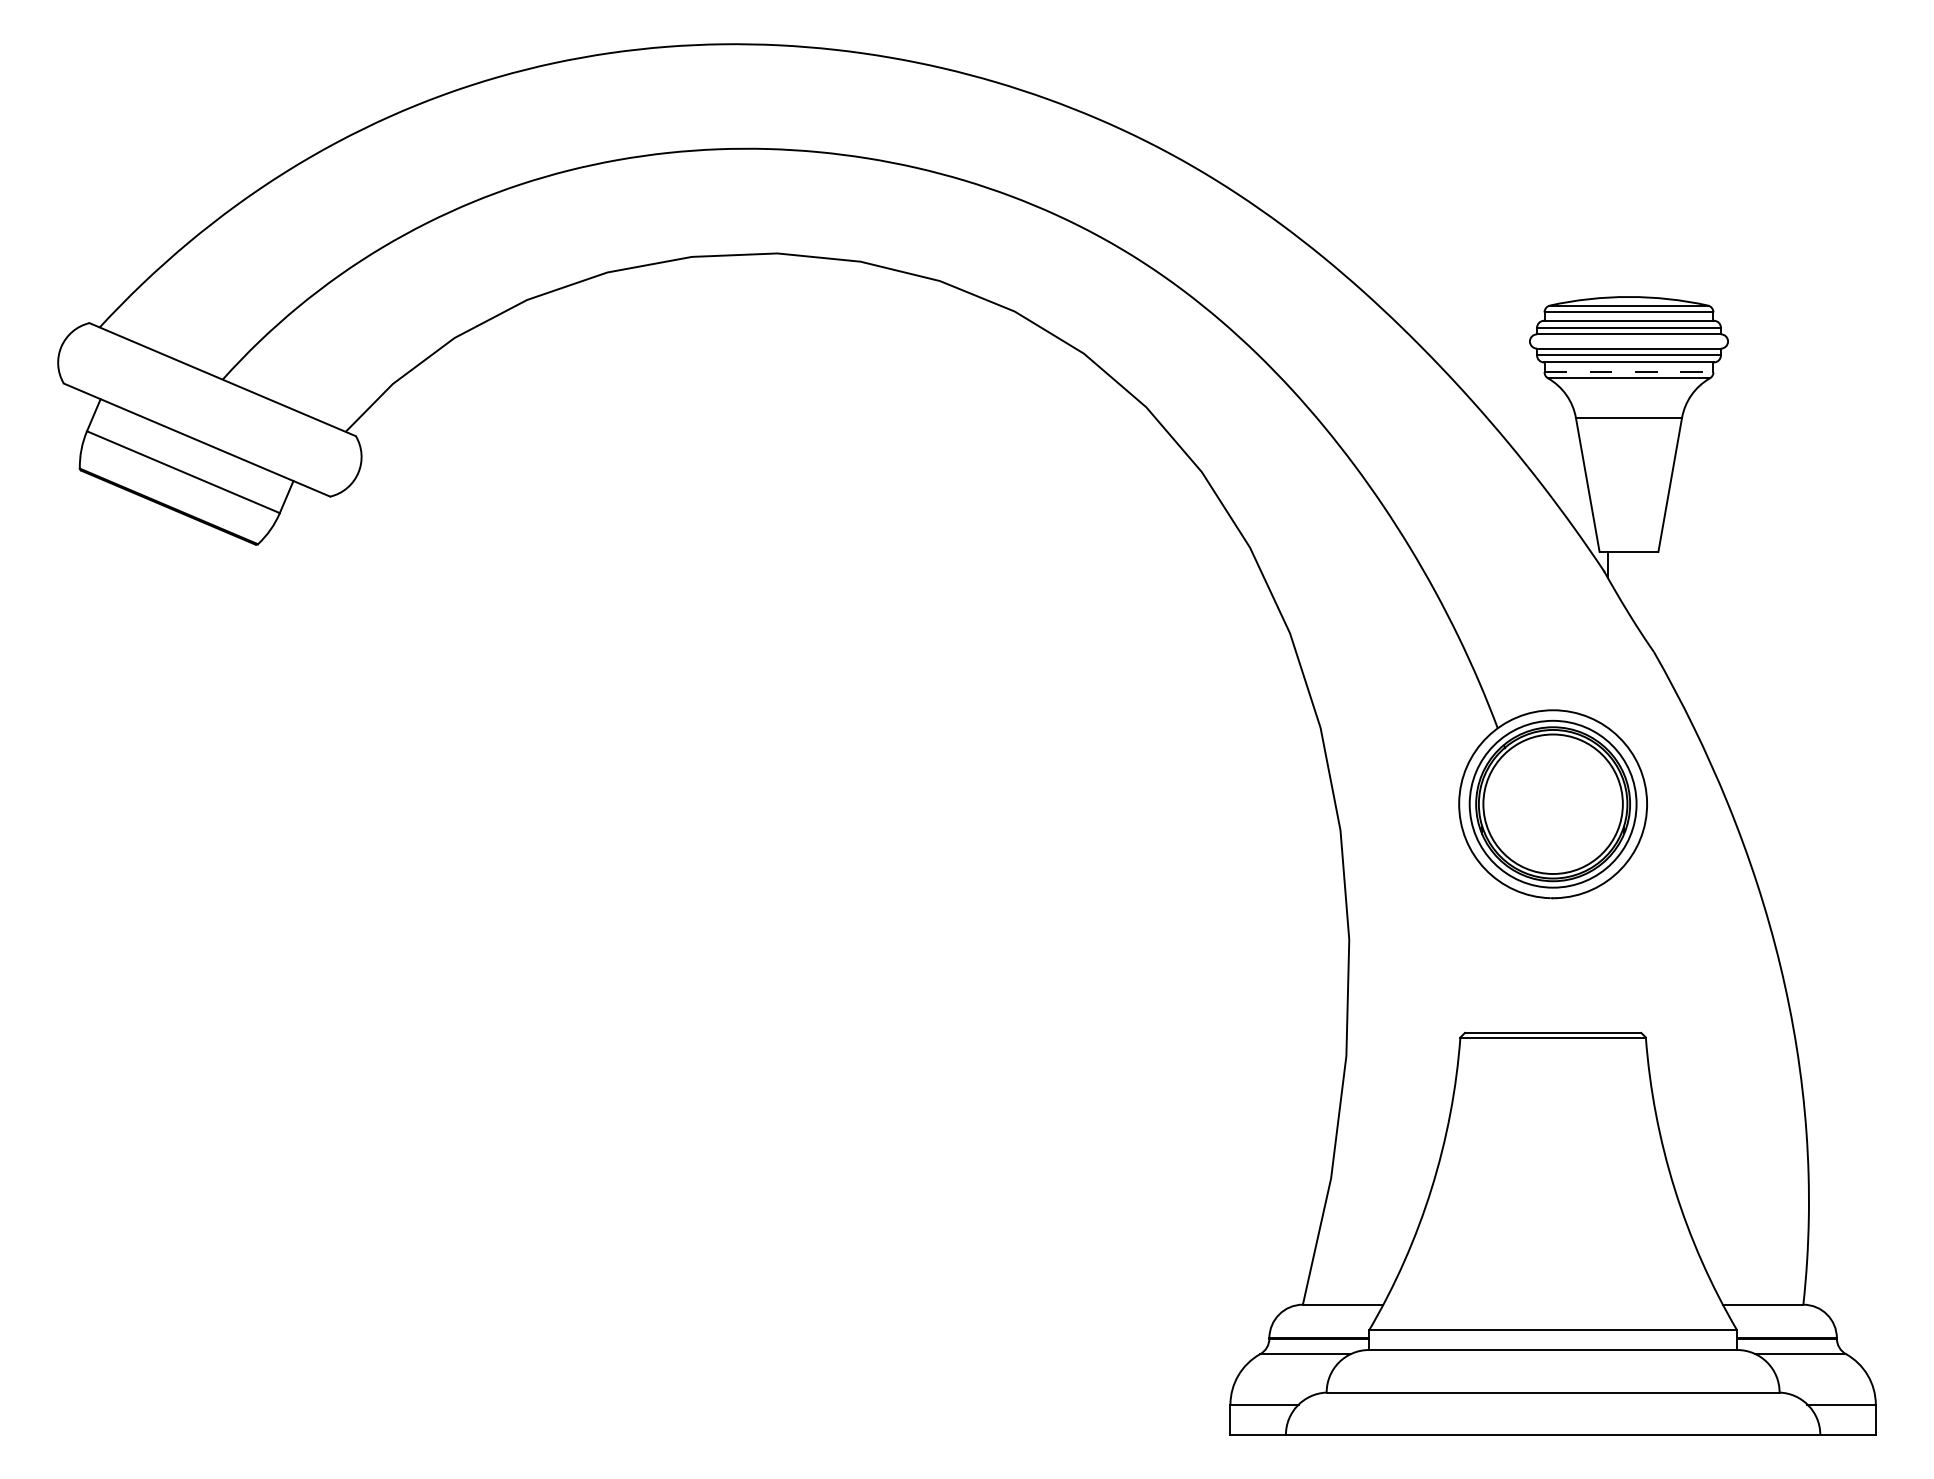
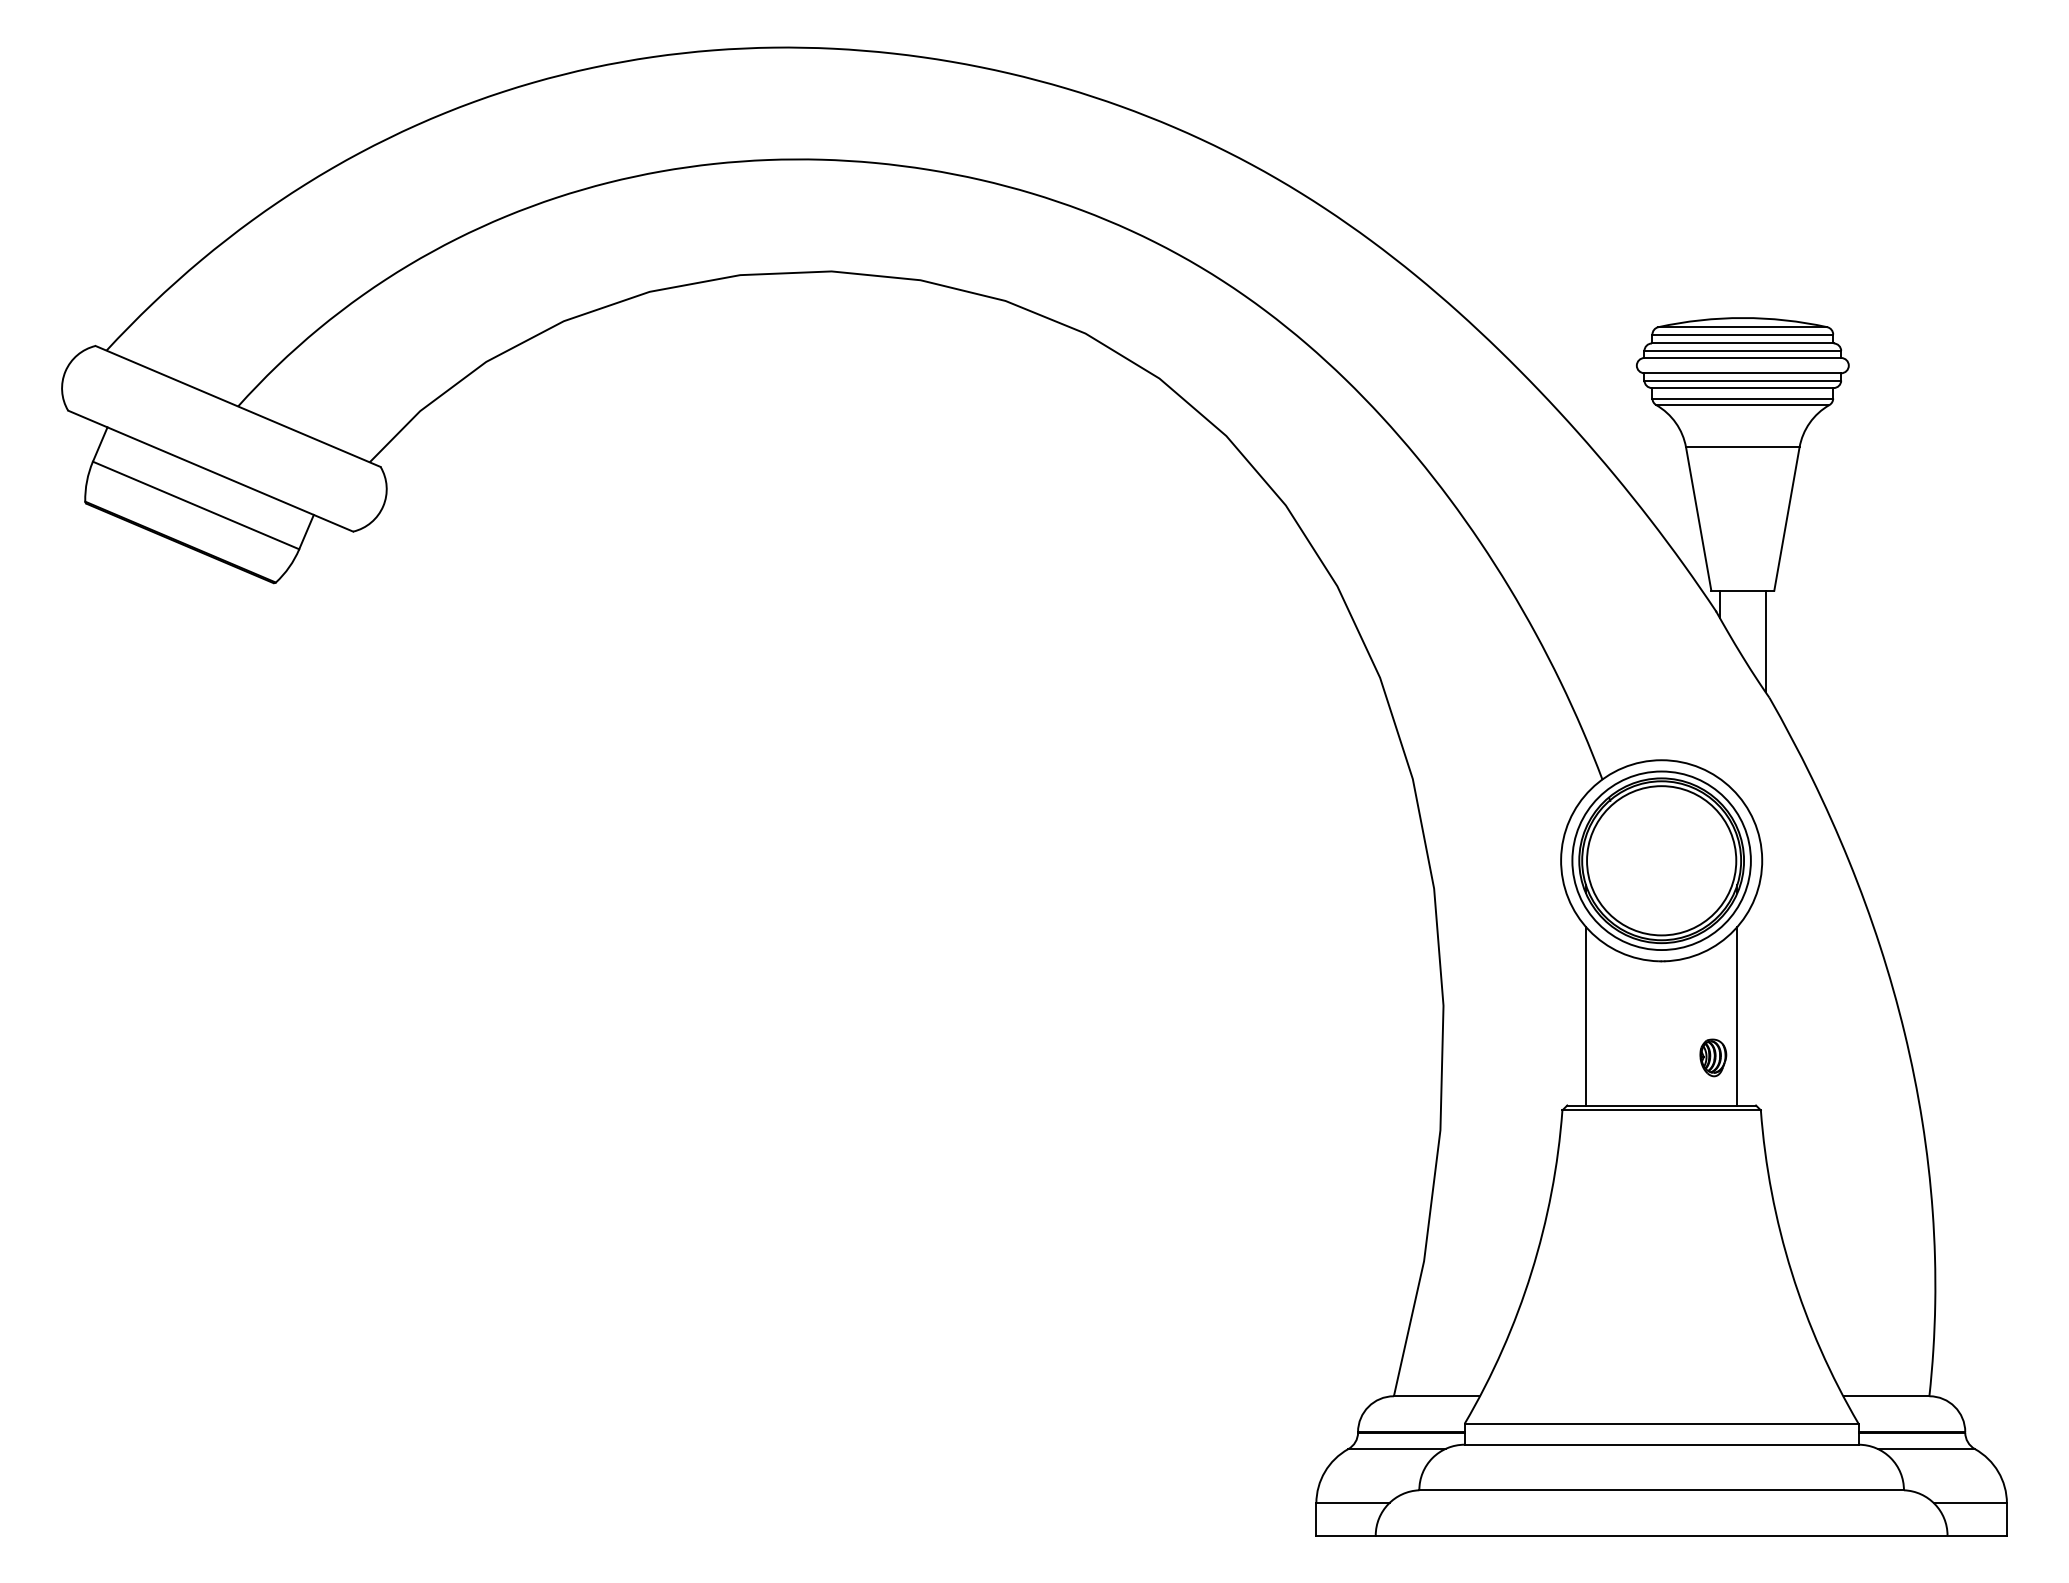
line: (1629, 372) -> (1743, 398), dashed -> solid
line: (1650, 599) -> (1765, 641), added
line: (1481, 948) -> (1585, 1015), added
line: (1624, 948) -> (1737, 1015), added
part: (1601, 988) -> (1713, 1057), added

